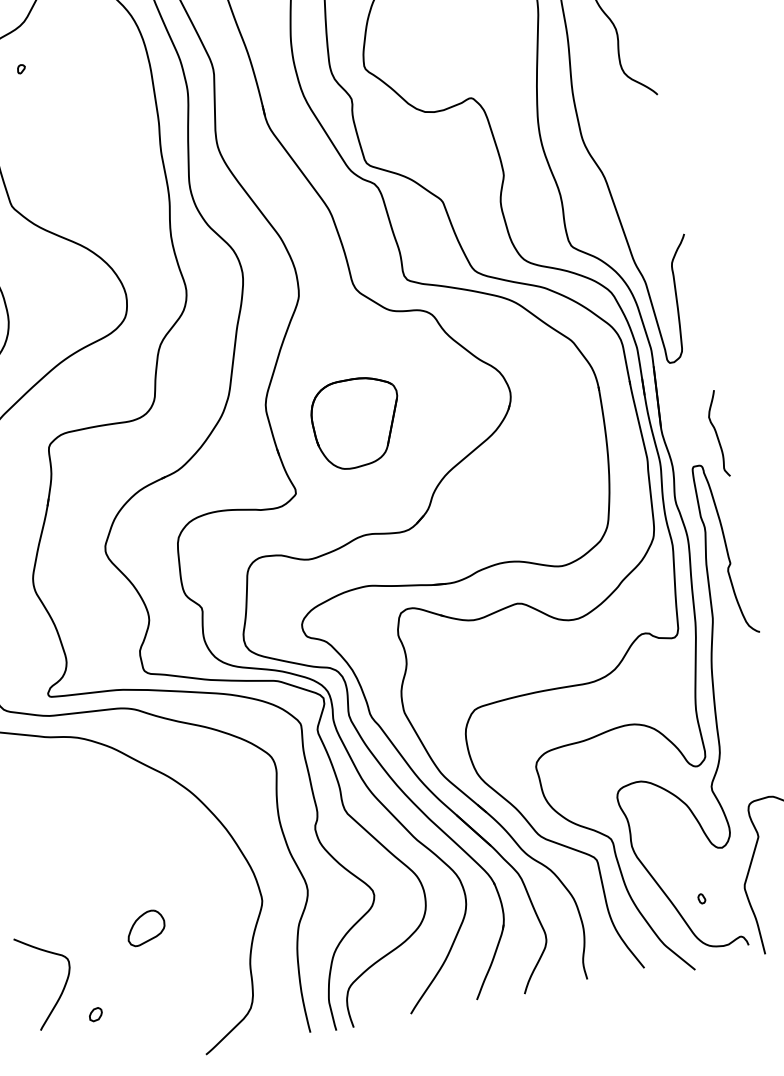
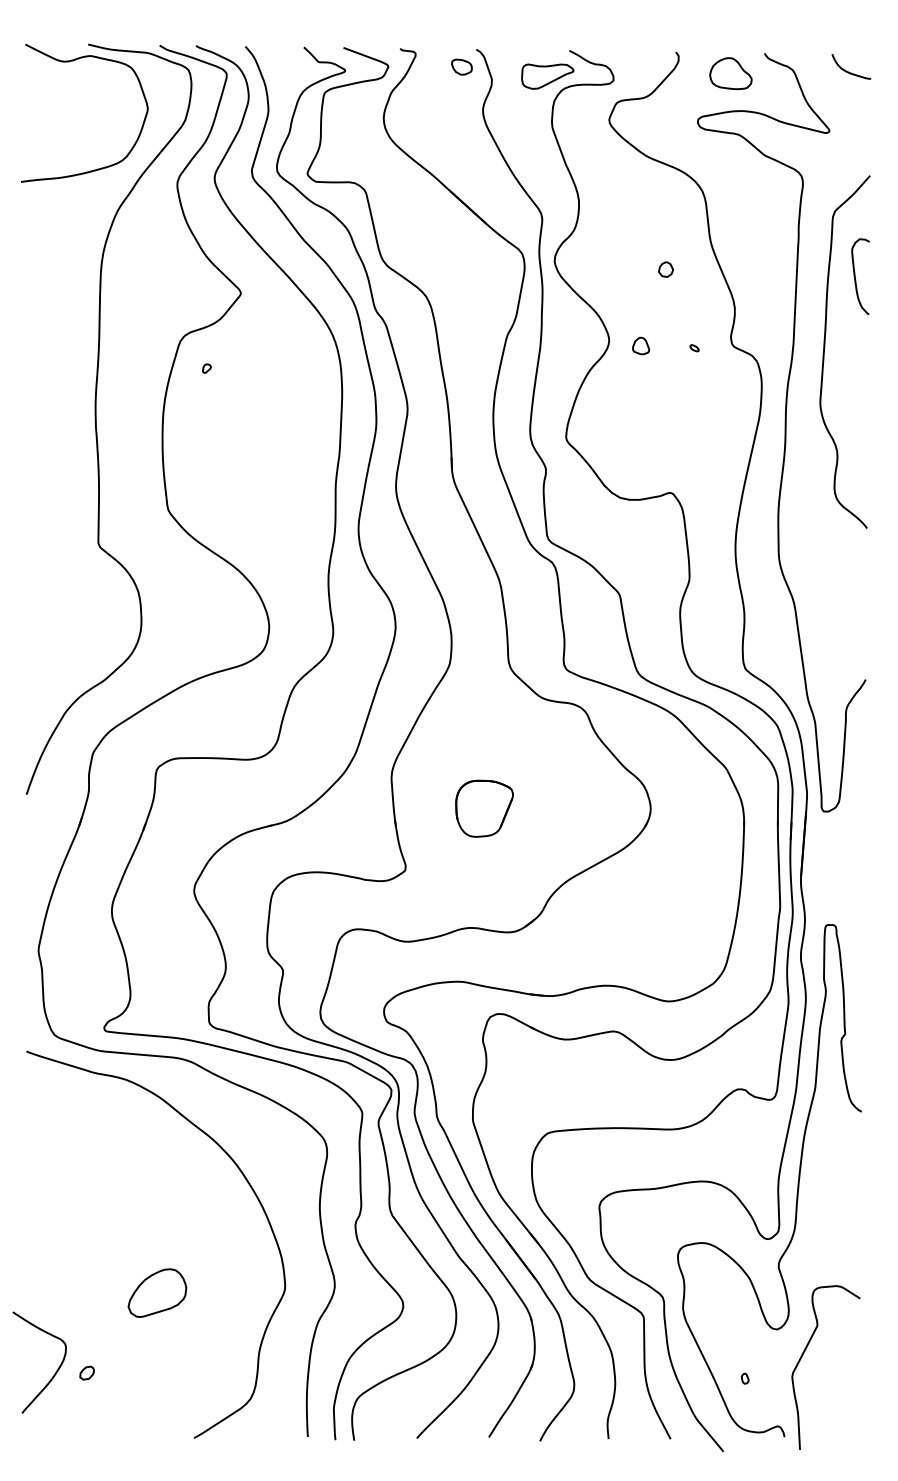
part: (357, 422) -> (484, 808), size x0.6
curve: (717, 433) -> (858, 895), removed
part: (145, 927) -> (157, 1292), size x1.4
curve: (63, 988) -> (54, 1373), moved

